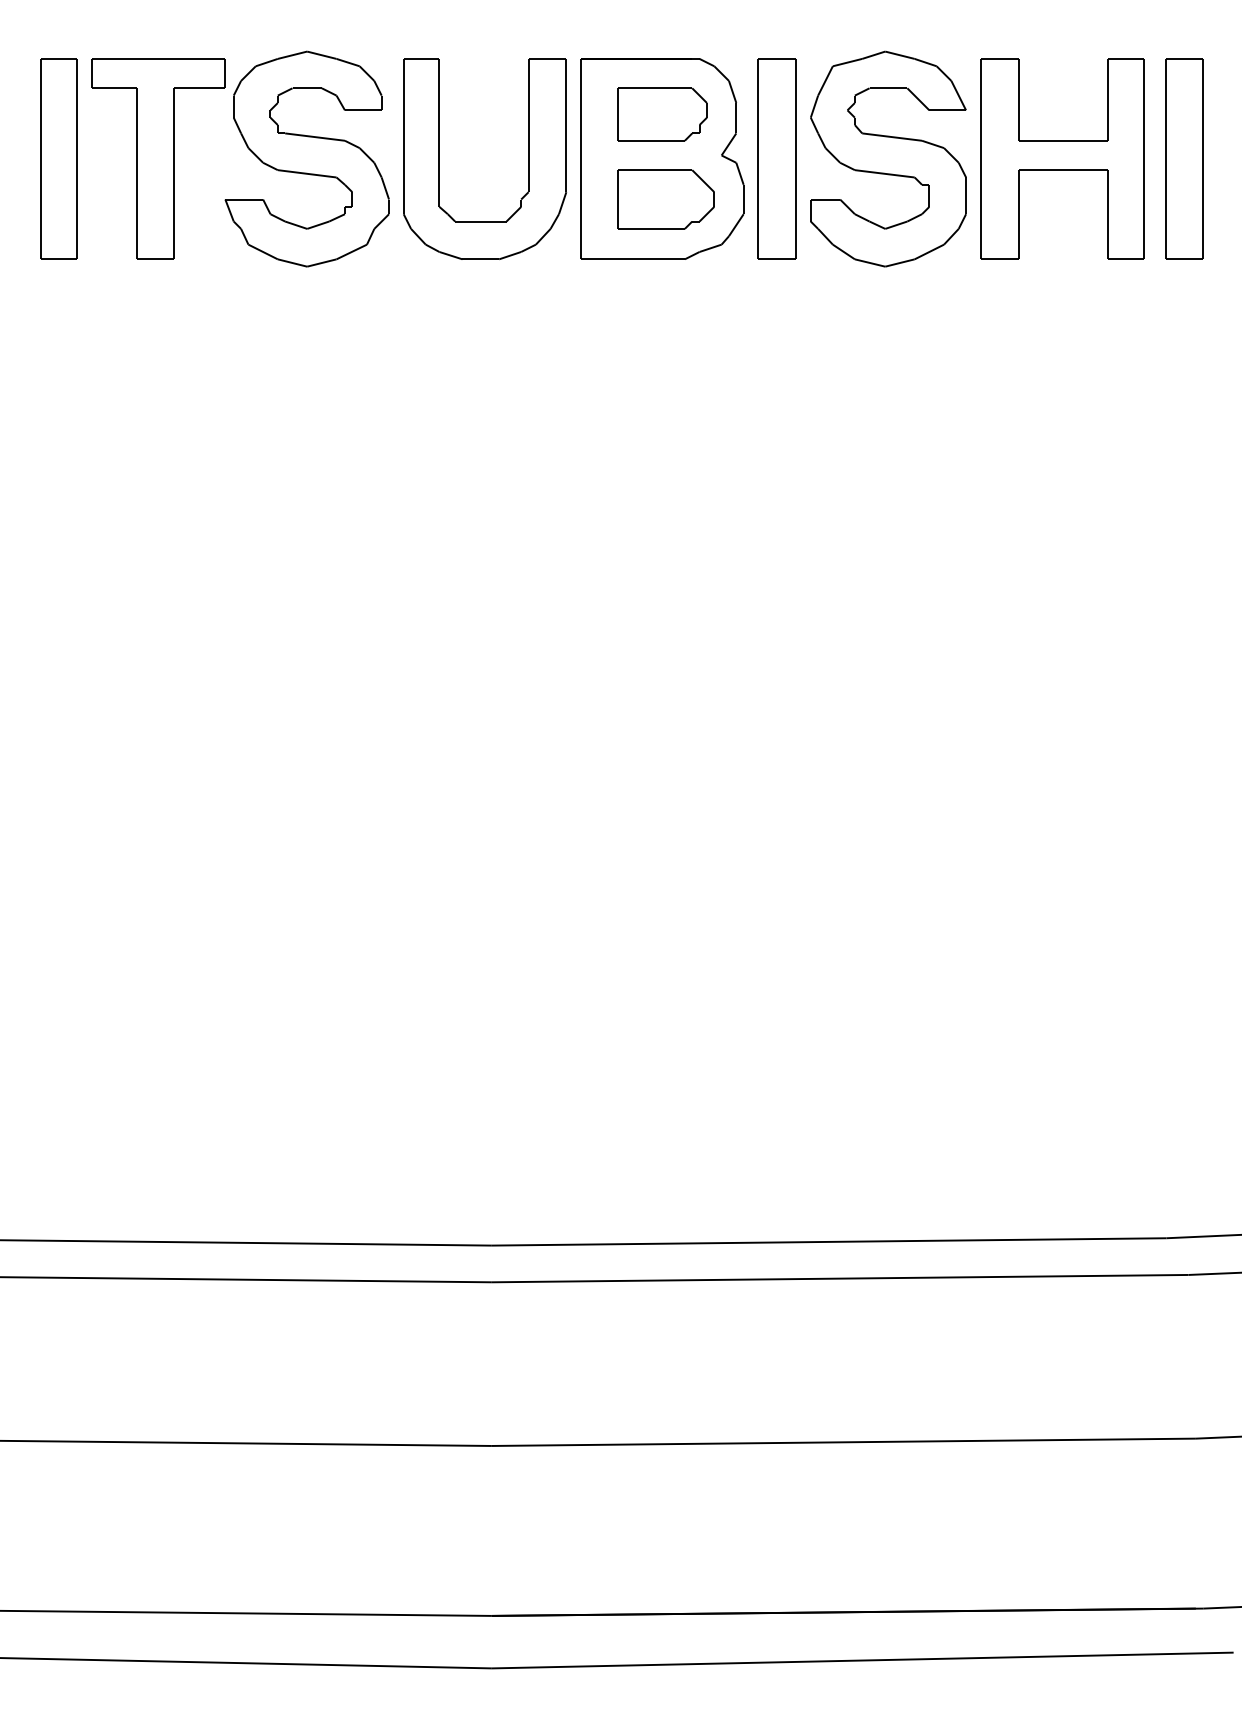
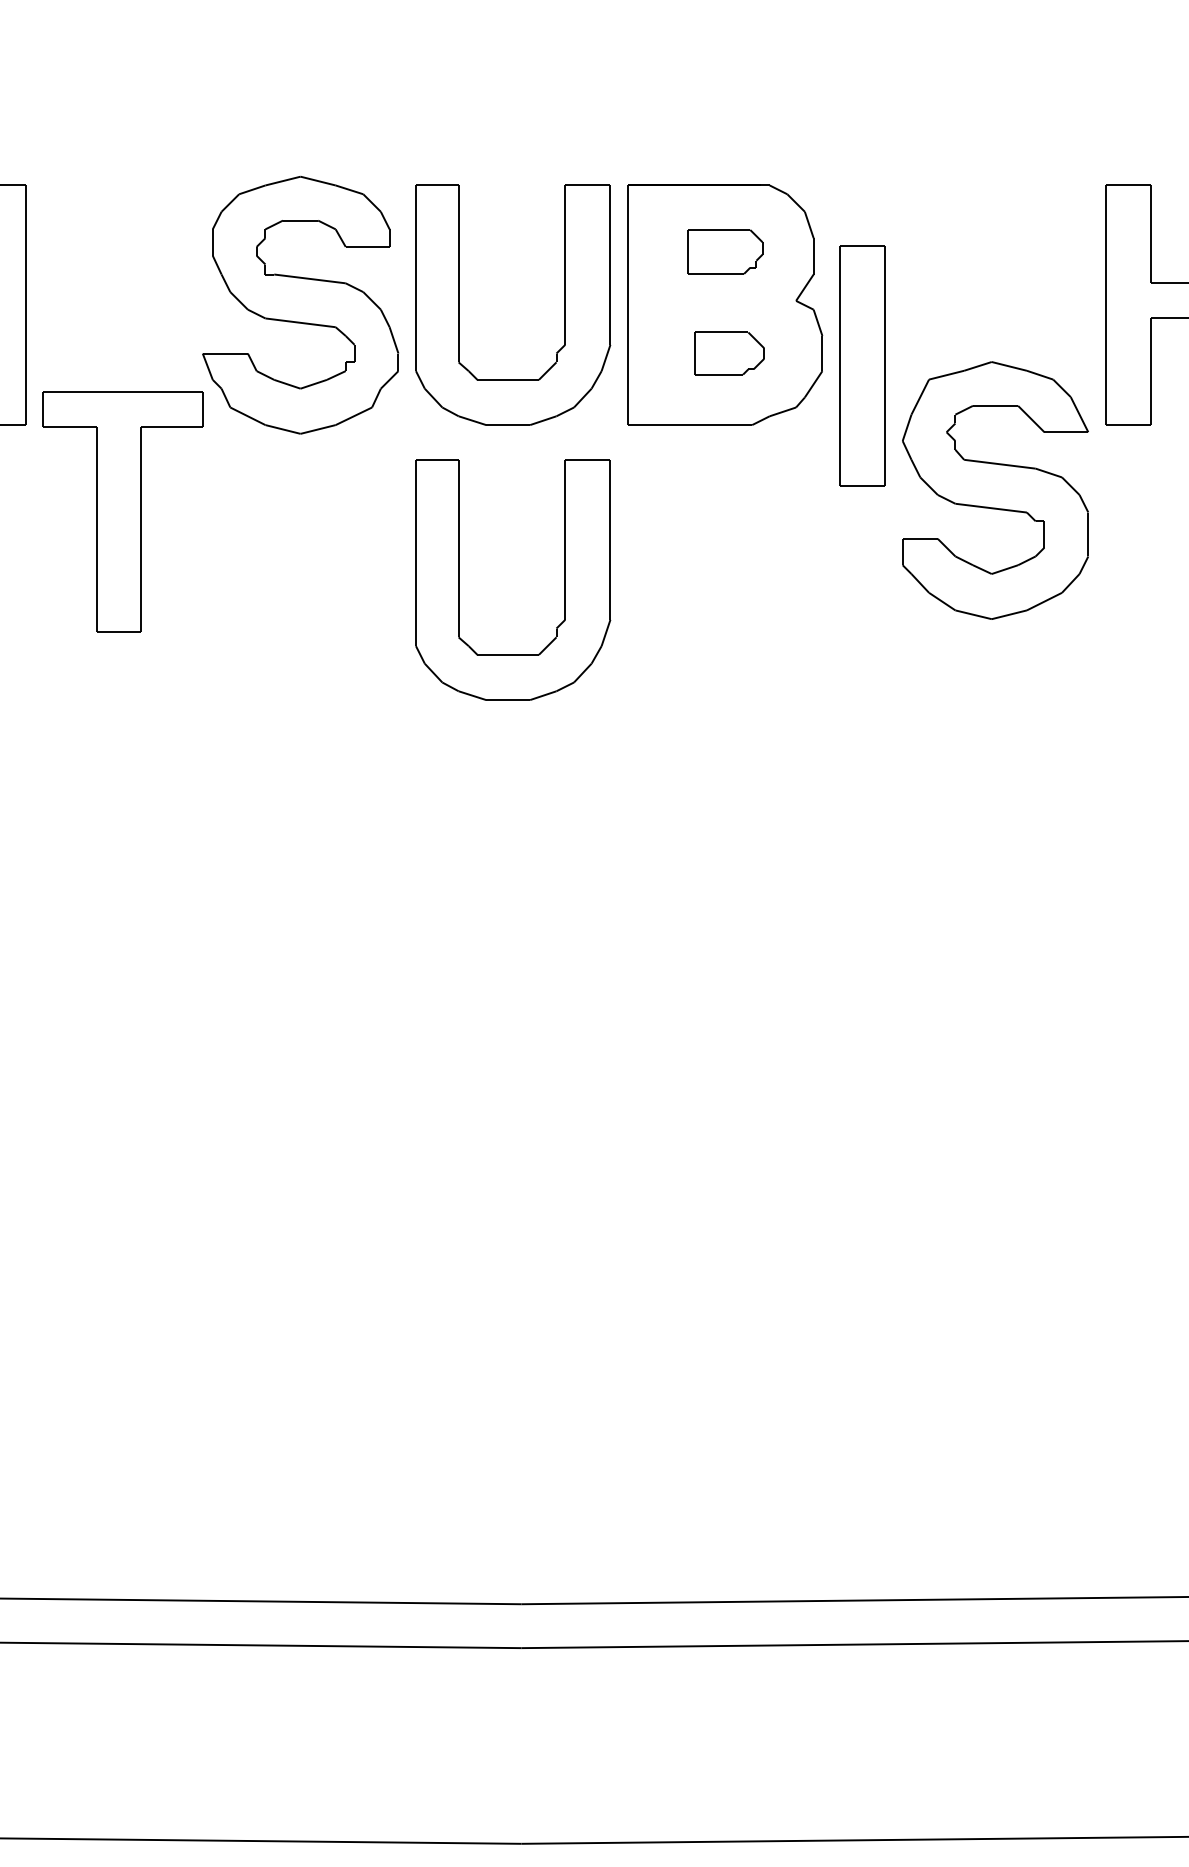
part: (662, 114) -> (725, 251), size x0.7
part: (158, 158) -> (122, 511), moved
part: (776, 158) -> (861, 365), moved
part: (888, 158) -> (995, 489), moved
part: (665, 199) -> (728, 353), size x0.6
part: (528, 388) -> (565, 579), added

